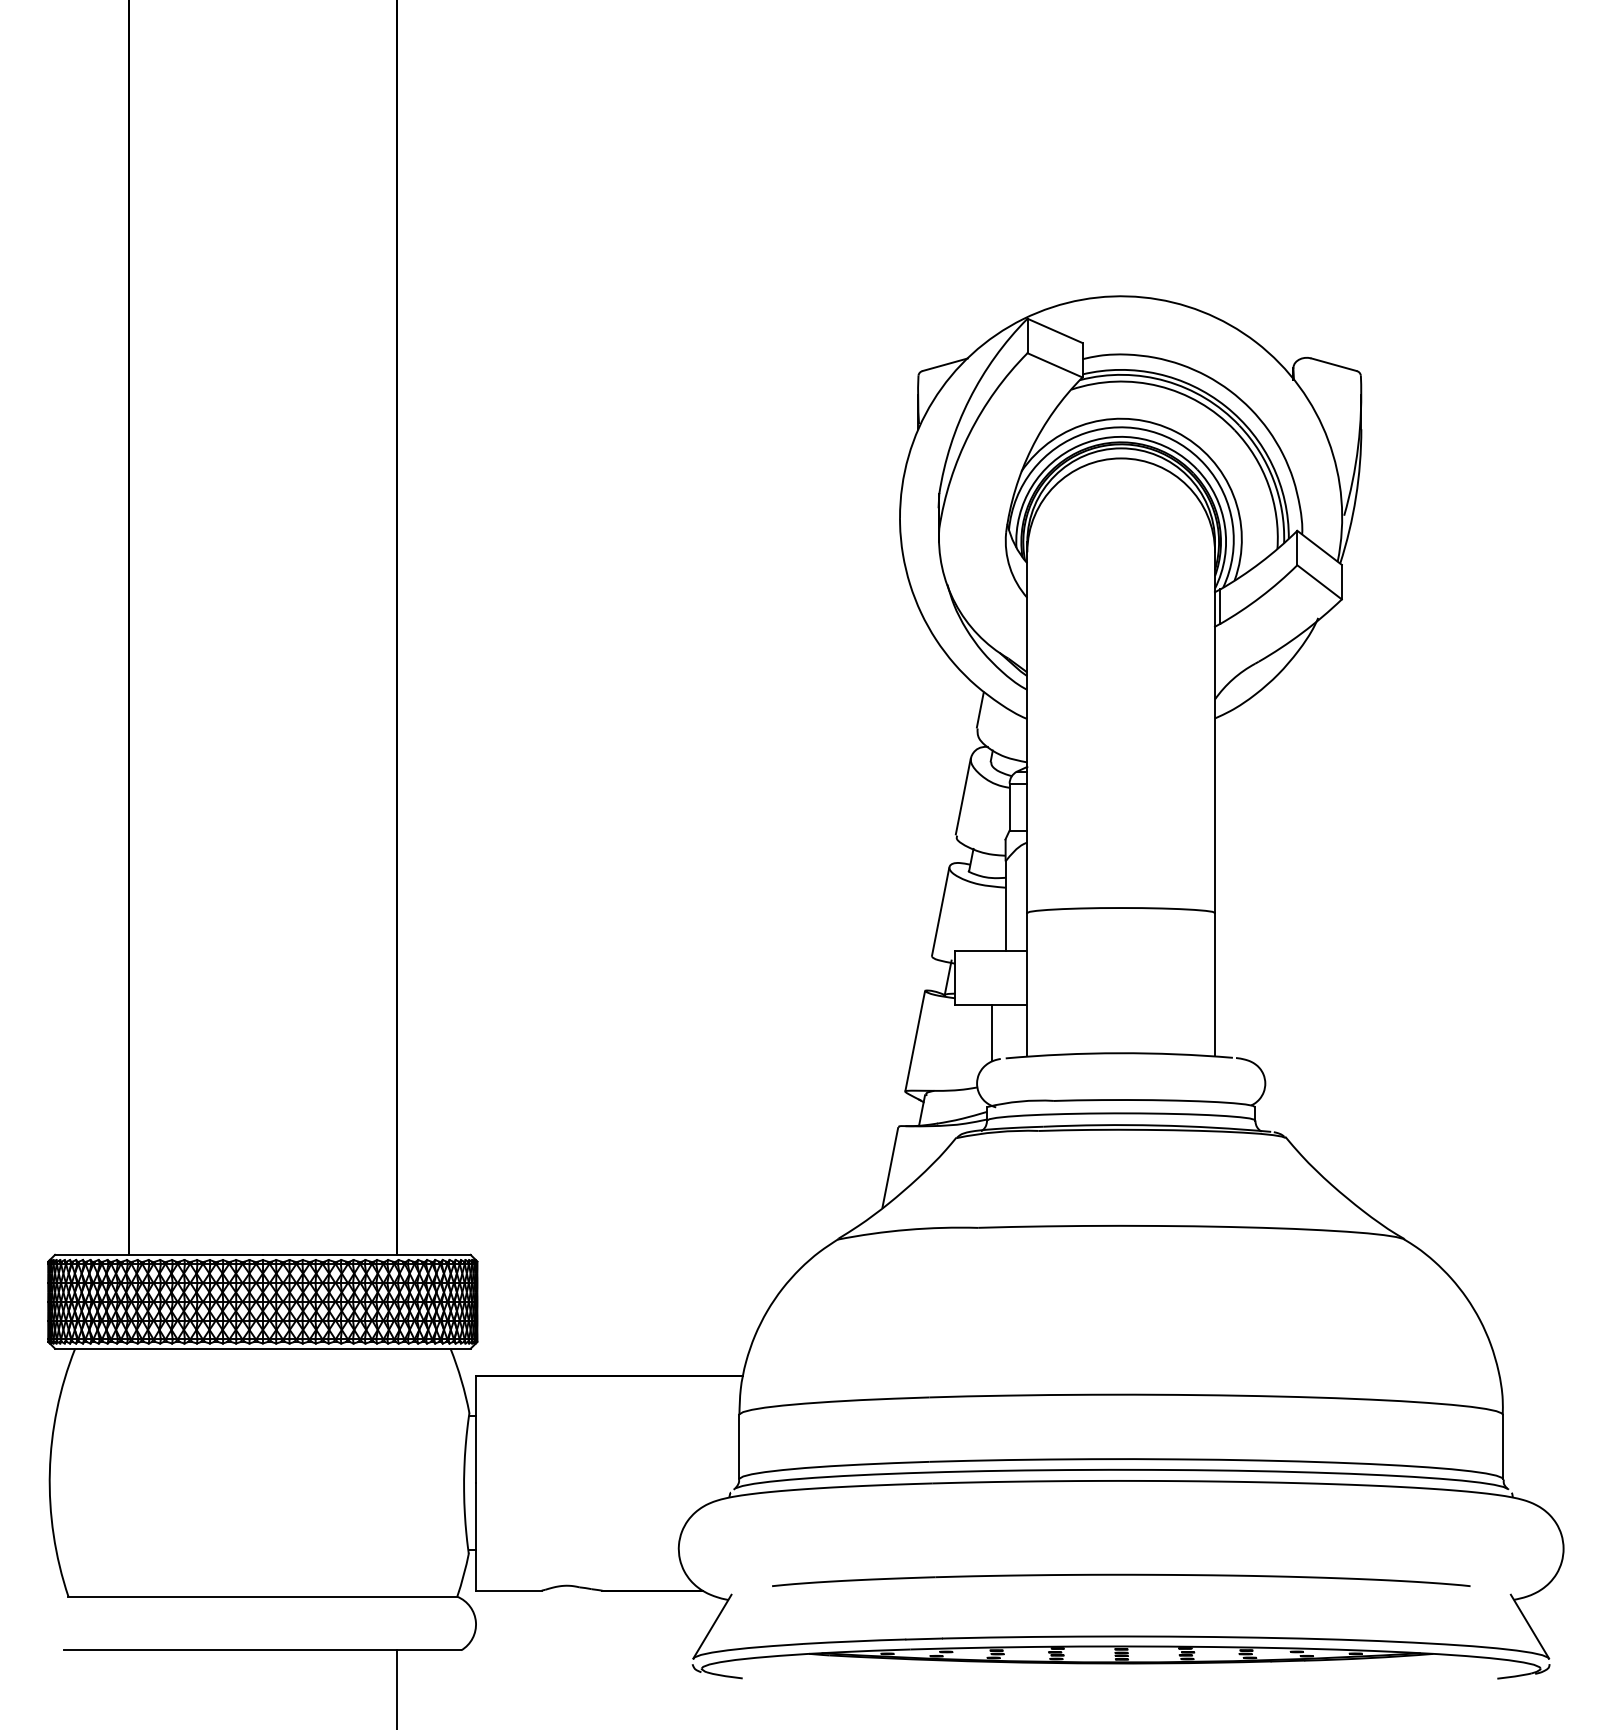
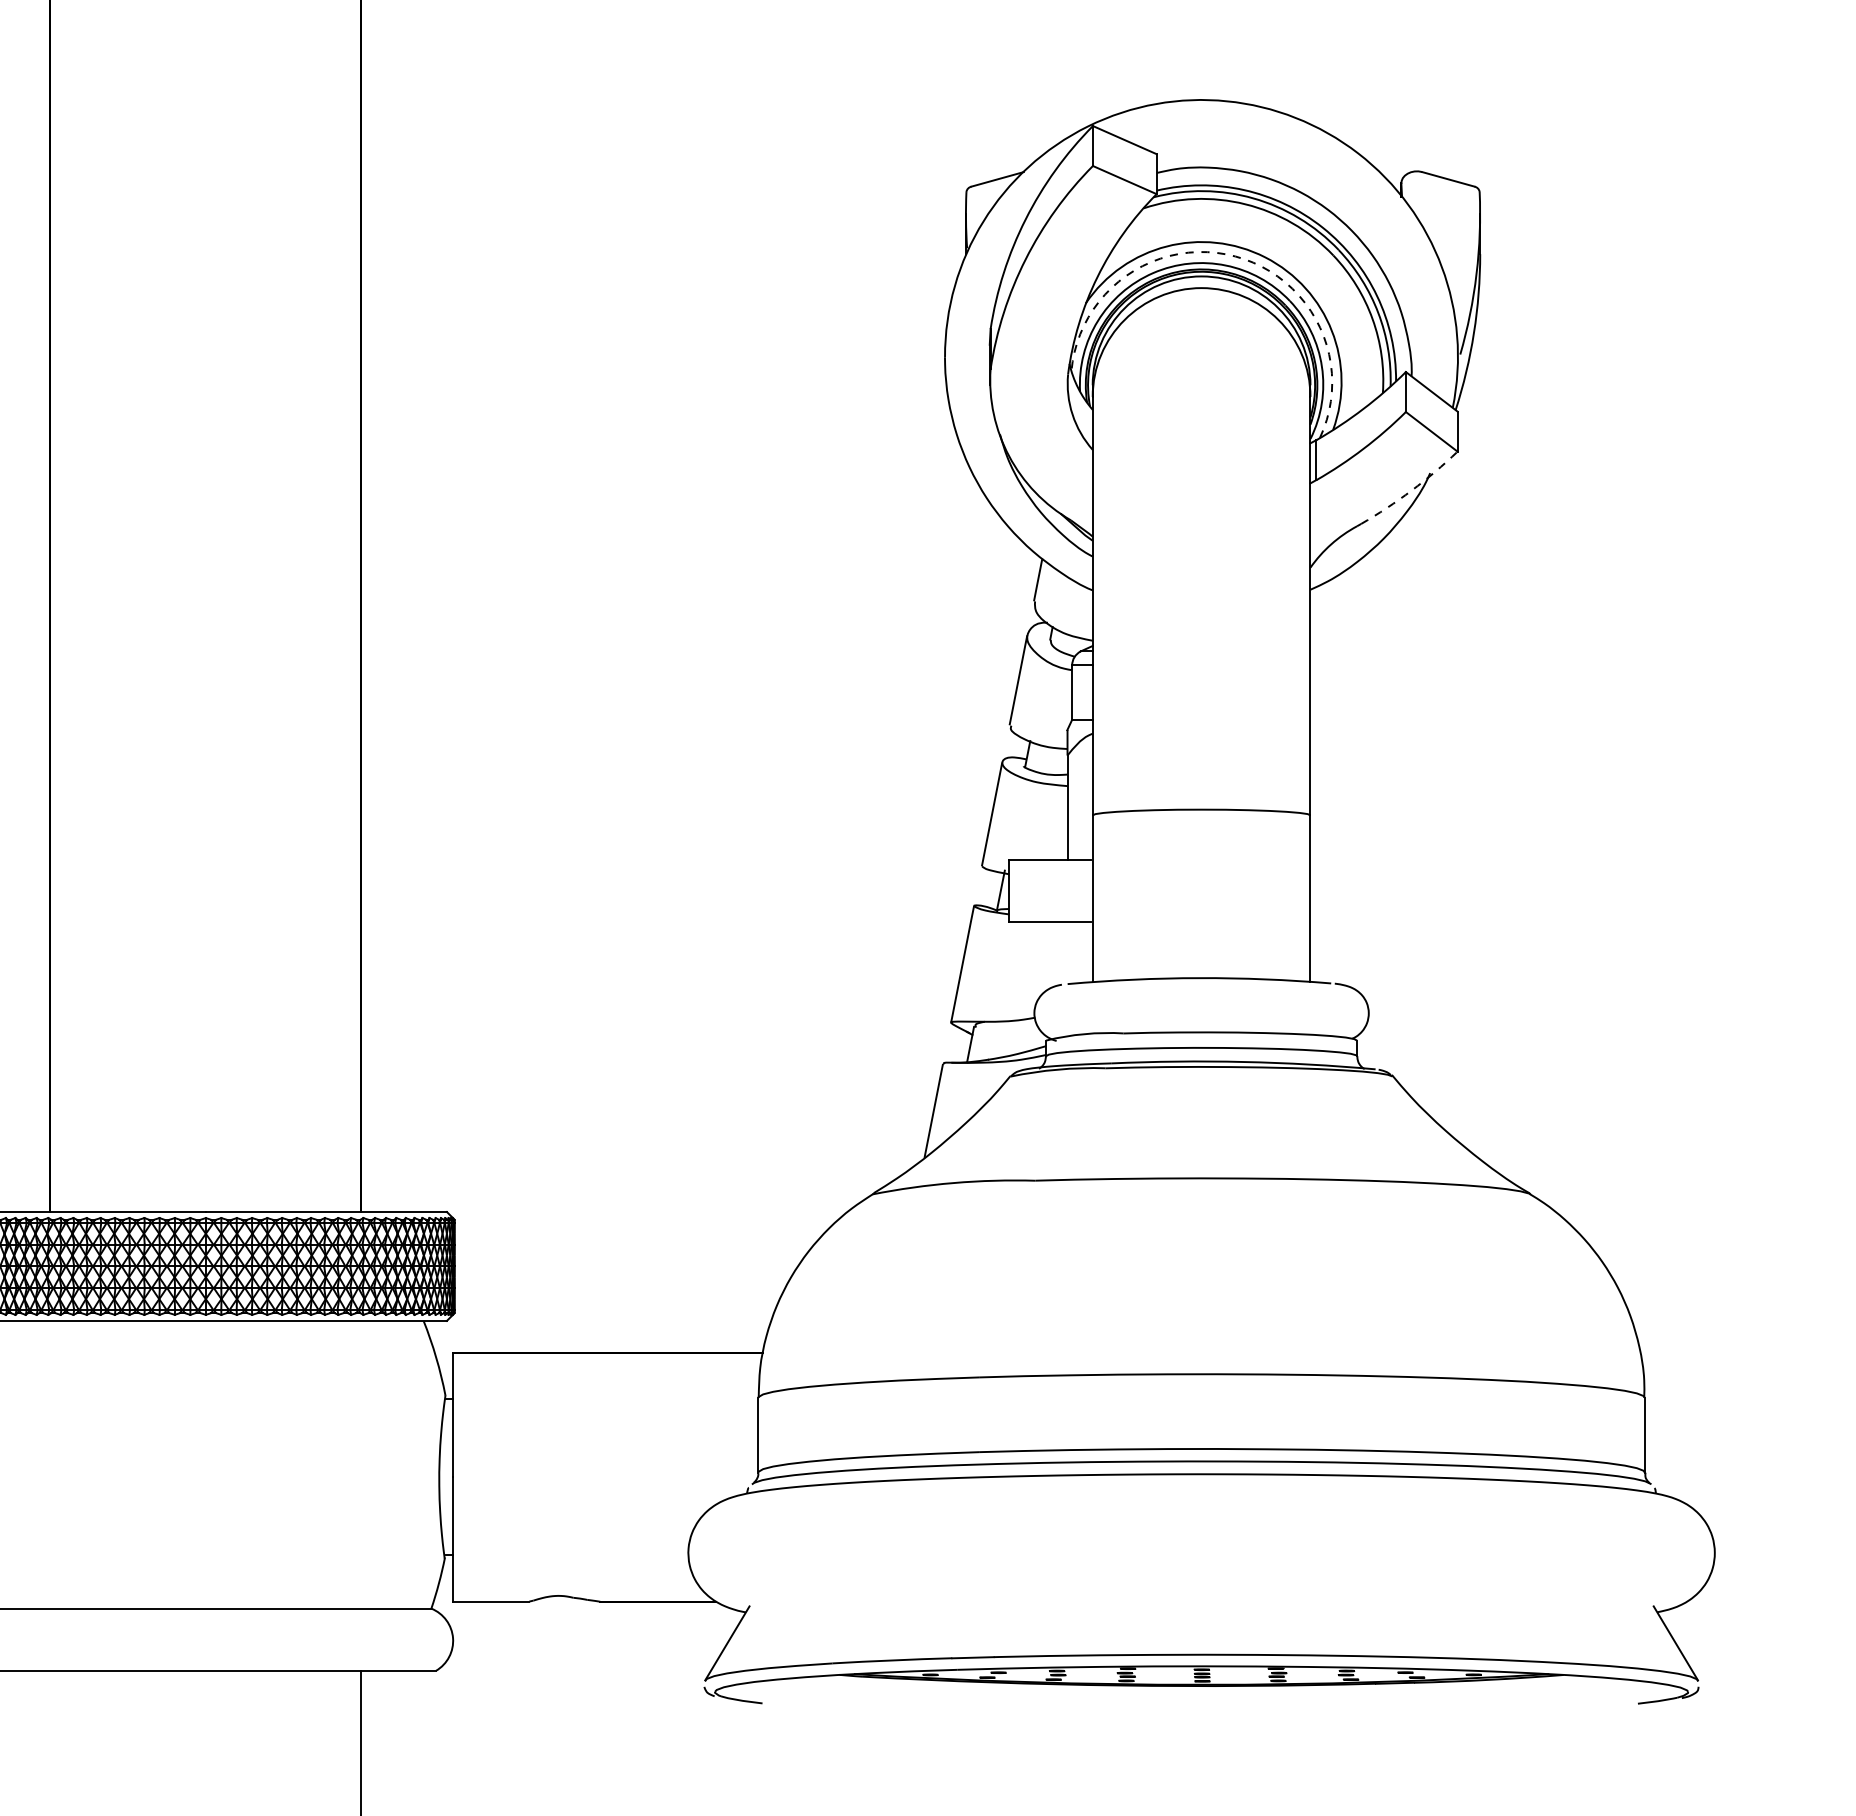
arc: (1150, 431) -> (1235, 256), solid -> dashed
arc: (1302, 633) -> (1411, 491), solid -> dashed
line: (992, 1032) -> (1052, 954), removed
part: (1121, 1579) -> (1201, 1588), removed

